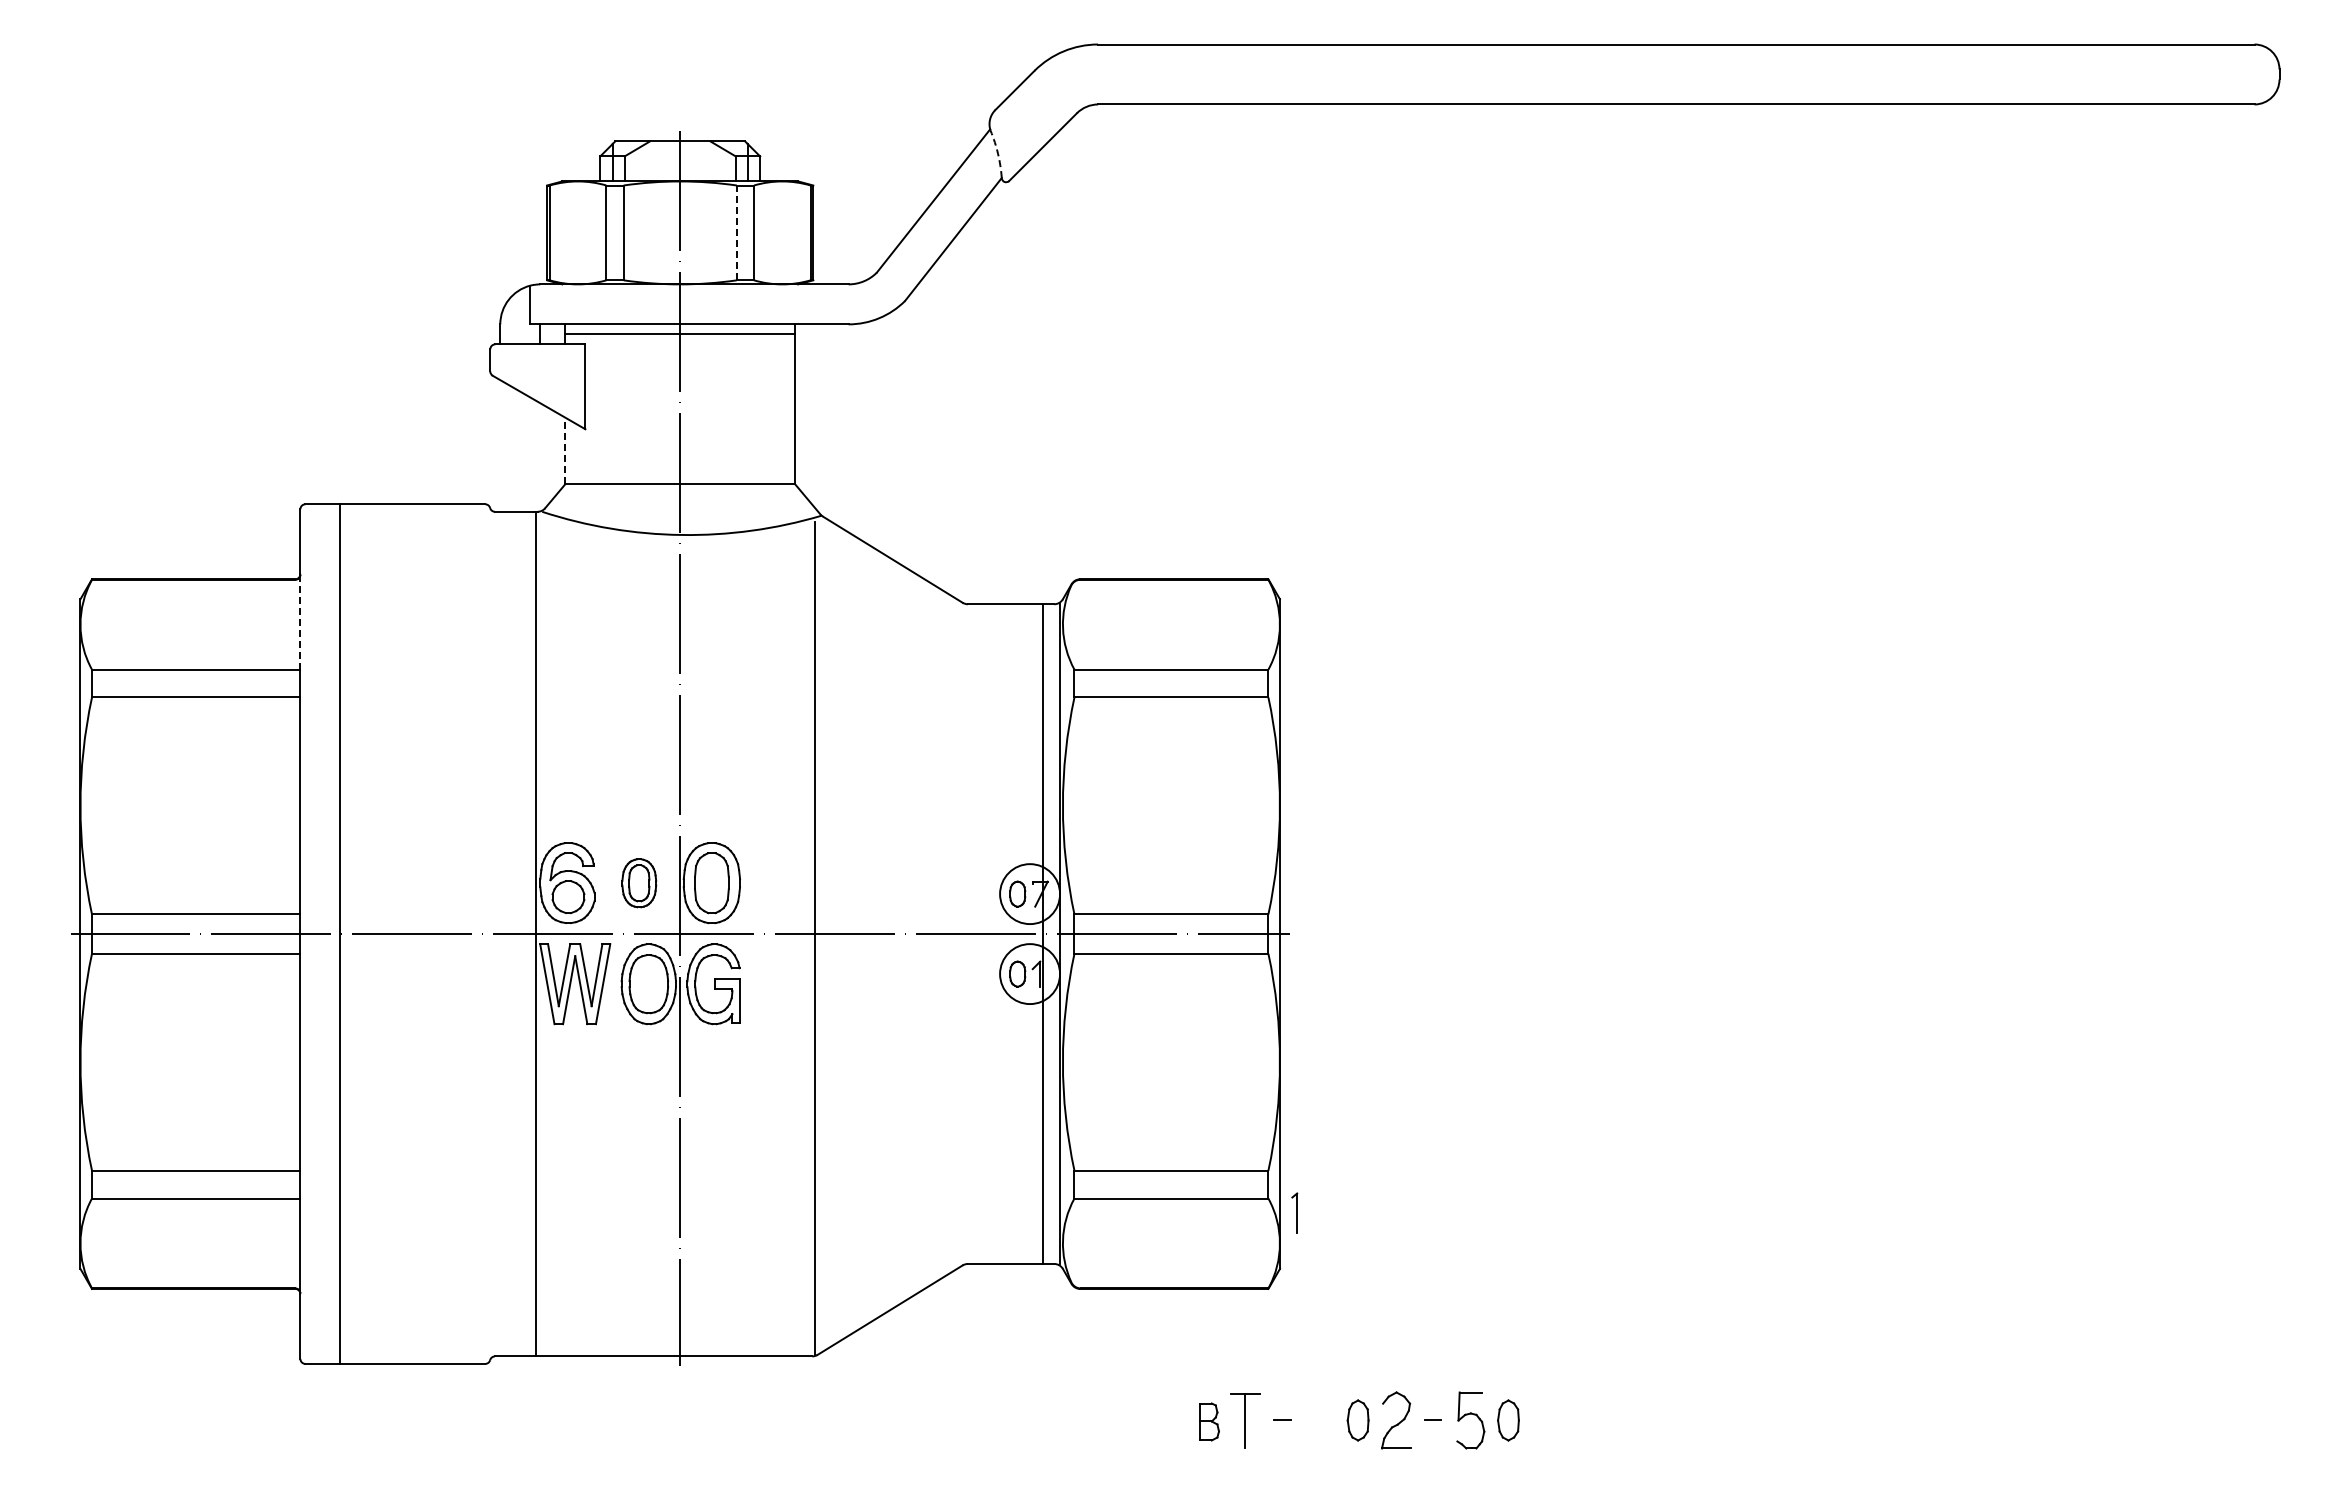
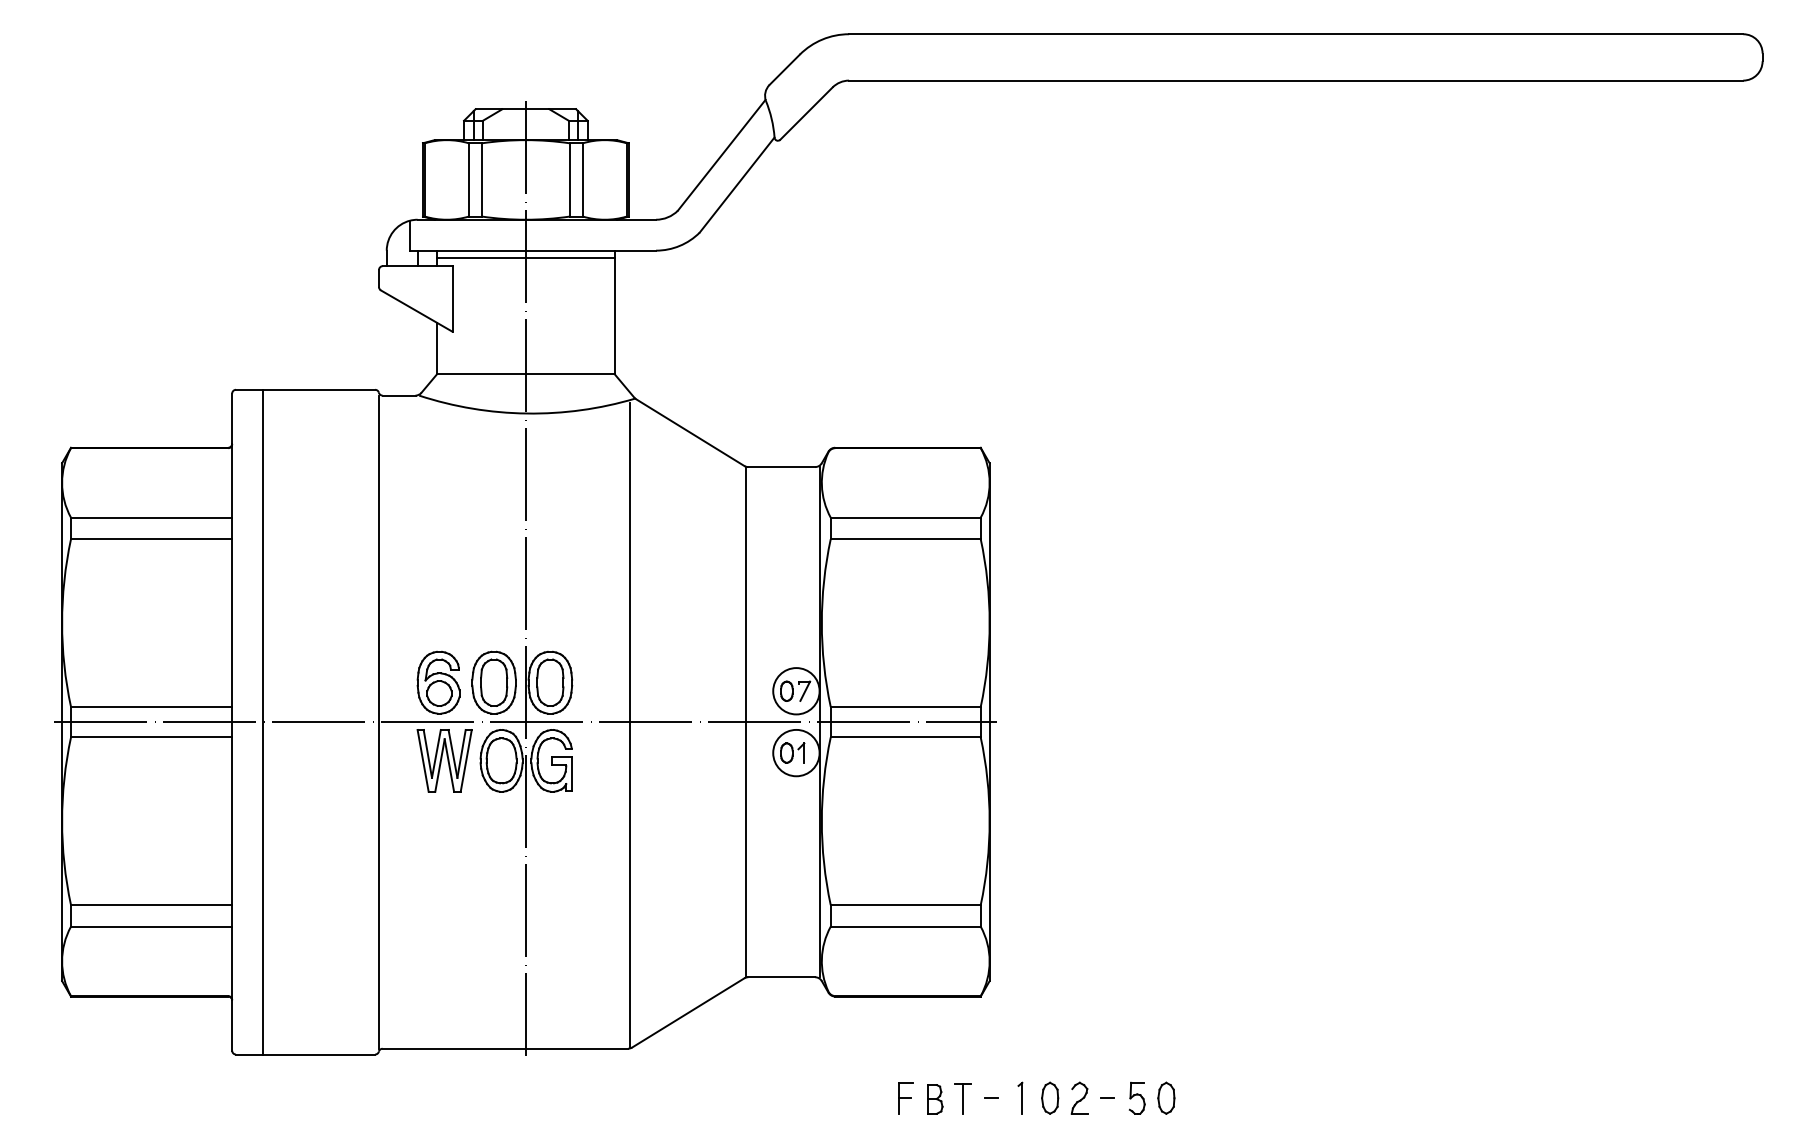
arc: (998, 153) -> (772, 118), dashed -> solid
line: (736, 232) -> (569, 179), dashed -> solid
line: (565, 450) -> (437, 348), dashed -> solid
line: (300, 621) -> (232, 480), dashed -> solid
part: (639, 883) -> (494, 683), size x1.67
line: (536, 933) -> (379, 721), moved
line: (1043, 933) -> (746, 721), moved
part: (1294, 1212) -> (1020, 1097), moved
part: (1171, 1420) -> (905, 1098), added
part: (1245, 1420) -> (963, 1098), size x0.71
part: (1396, 1420) -> (1079, 1098), size x0.71
part: (1470, 1420) -> (1137, 1098), size x0.71

